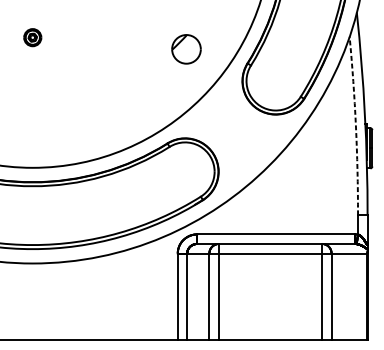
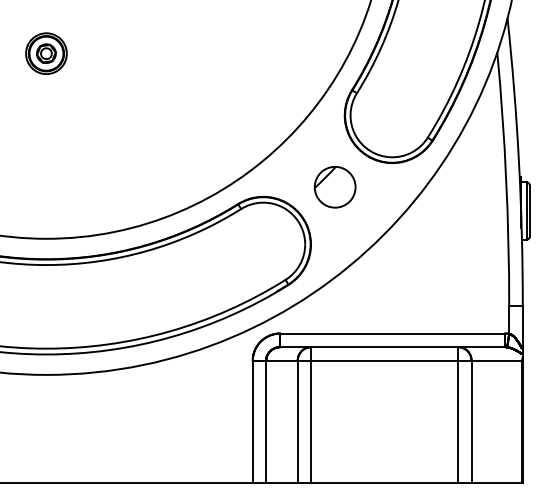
part: (32, 37) -> (46, 53), size x1.67
part: (186, 49) -> (334, 187), moved
arc: (356, 126) -> (506, 179), dashed -> solid

